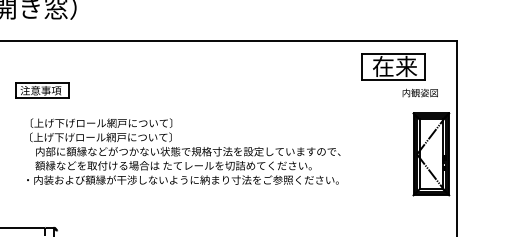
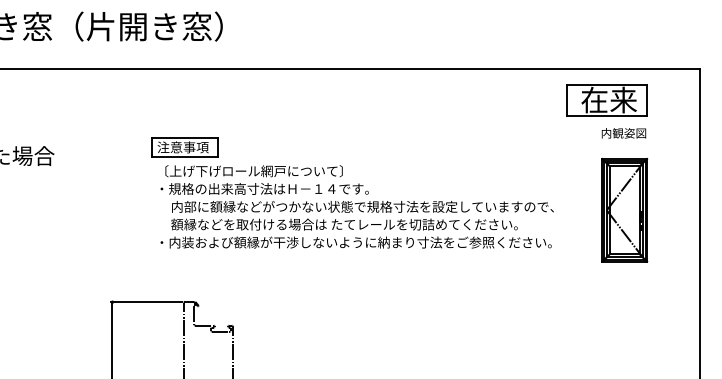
part: (392, 66) -> (606, 100), moved
part: (42, 90) -> (184, 147), moved
text: (419, 93) -> (623, 133), moved
text: (109, 137) -> (264, 188), 〔上げ下げロール網戸について〕 -> ・規格の出来高寸法はＨ－１４です。
part: (431, 153) -> (624, 209), moved

